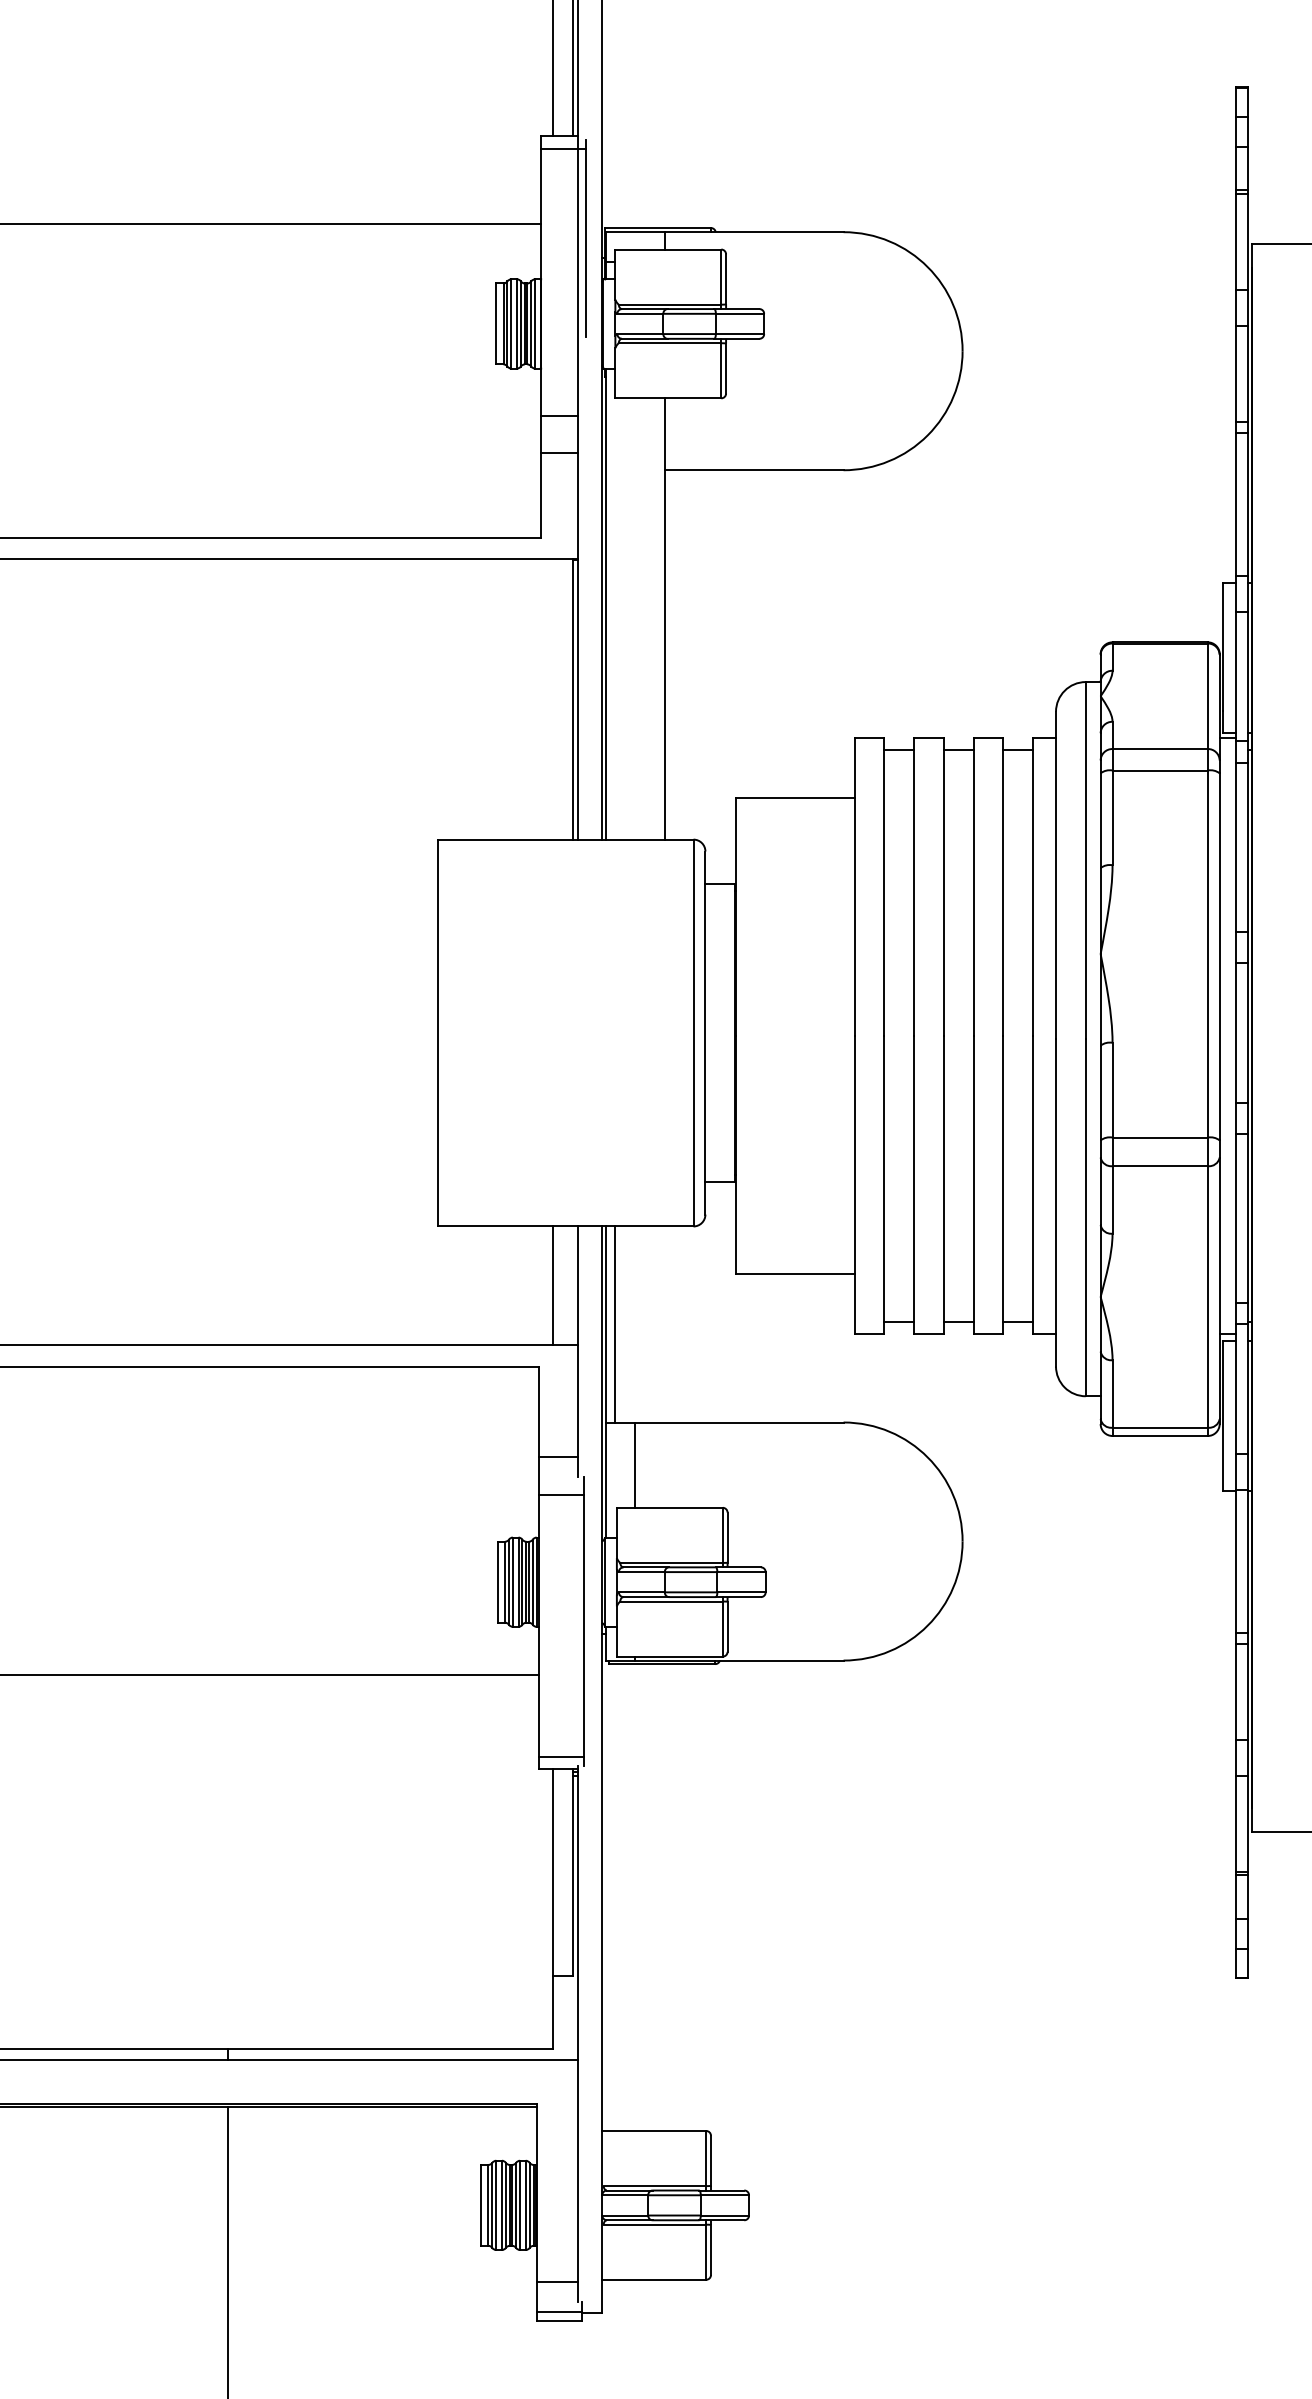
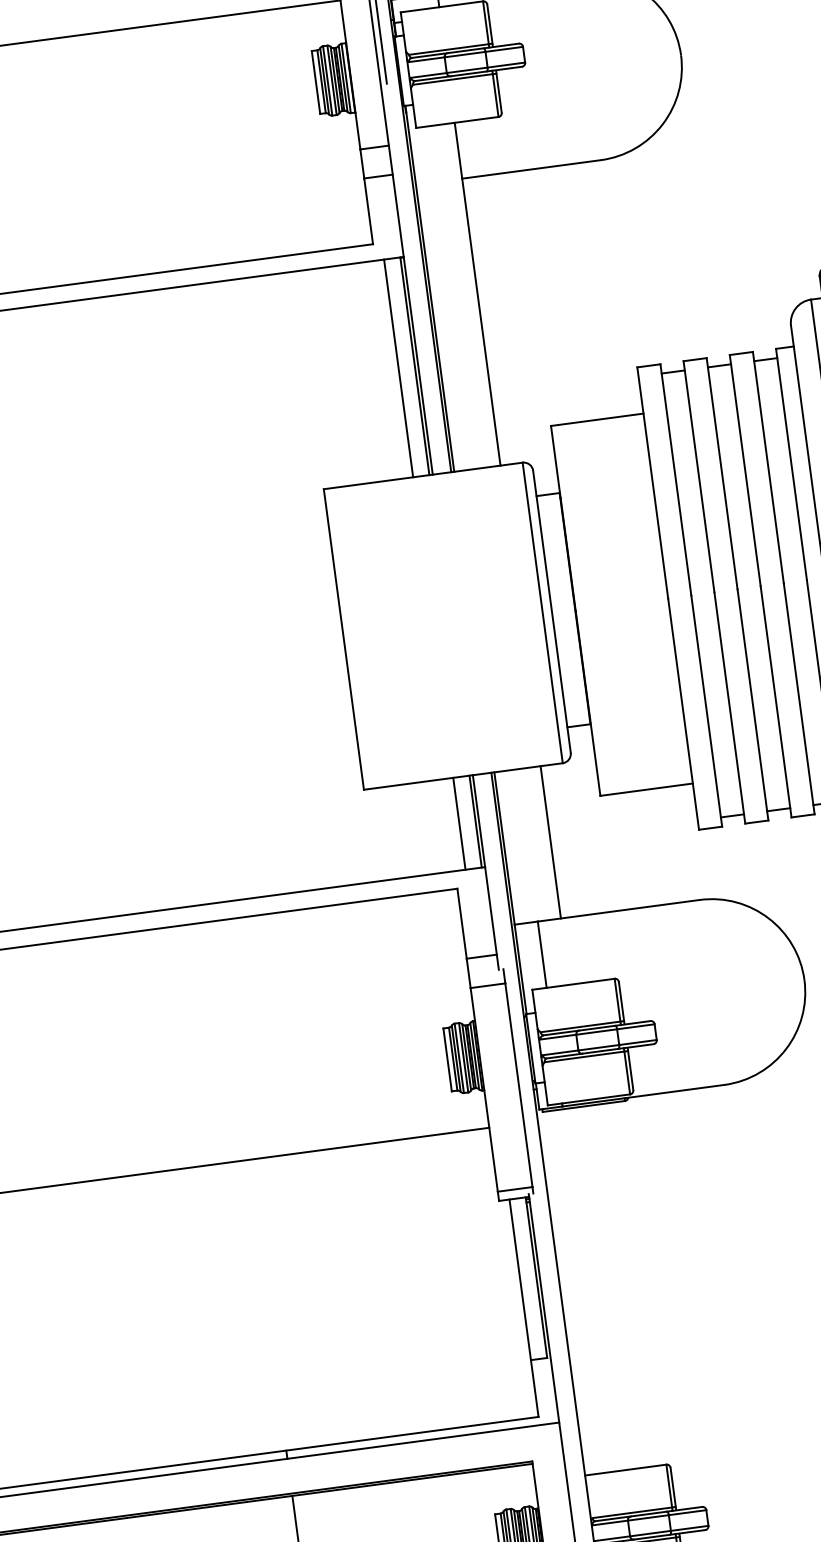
line: (552, 699) -> (398, 368), added
line: (573, 1285) -> (475, 821), added
line: (615, 1324) -> (551, 842), moved

